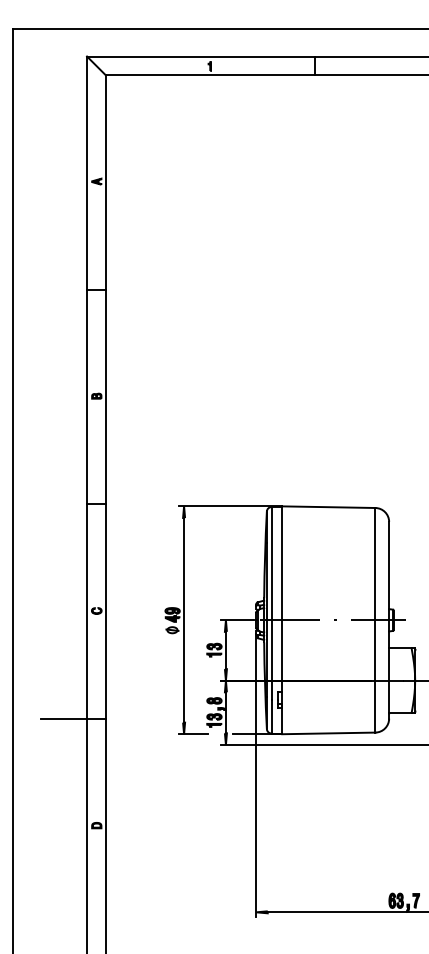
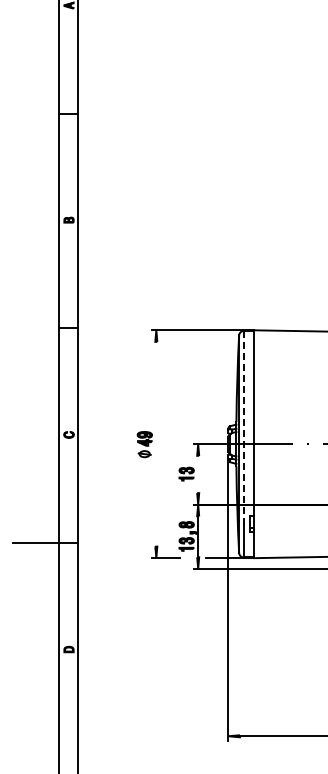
line: (271, 603) -> (243, 427), solid -> dashed
line: (184, 619) -> (156, 443), removed
line: (225, 650) -> (197, 474), removed

